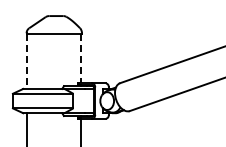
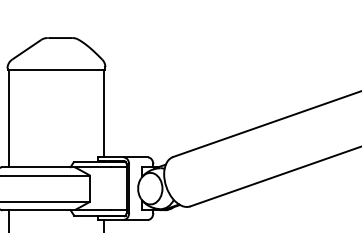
line: (81, 58) -> (104, 113), dashed -> solid
line: (27, 62) -> (9, 120), dashed -> solid

